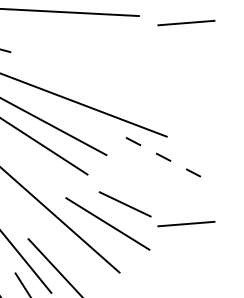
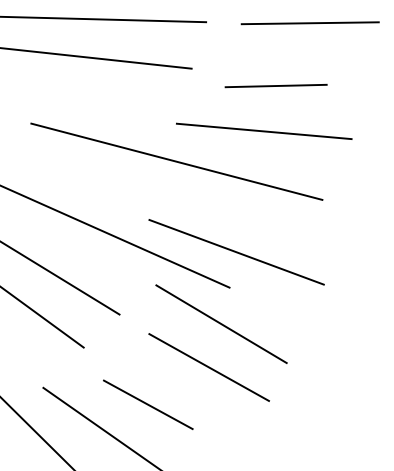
line: (181, 48) -> (264, 131), added
line: (133, 67) -> (176, 160), added
line: (169, 116) -> (236, 251), added
line: (163, 157) -> (221, 324), dashed -> solid
line: (157, 181) -> (208, 367), added
line: (186, 223) -> (256, 445), removed

